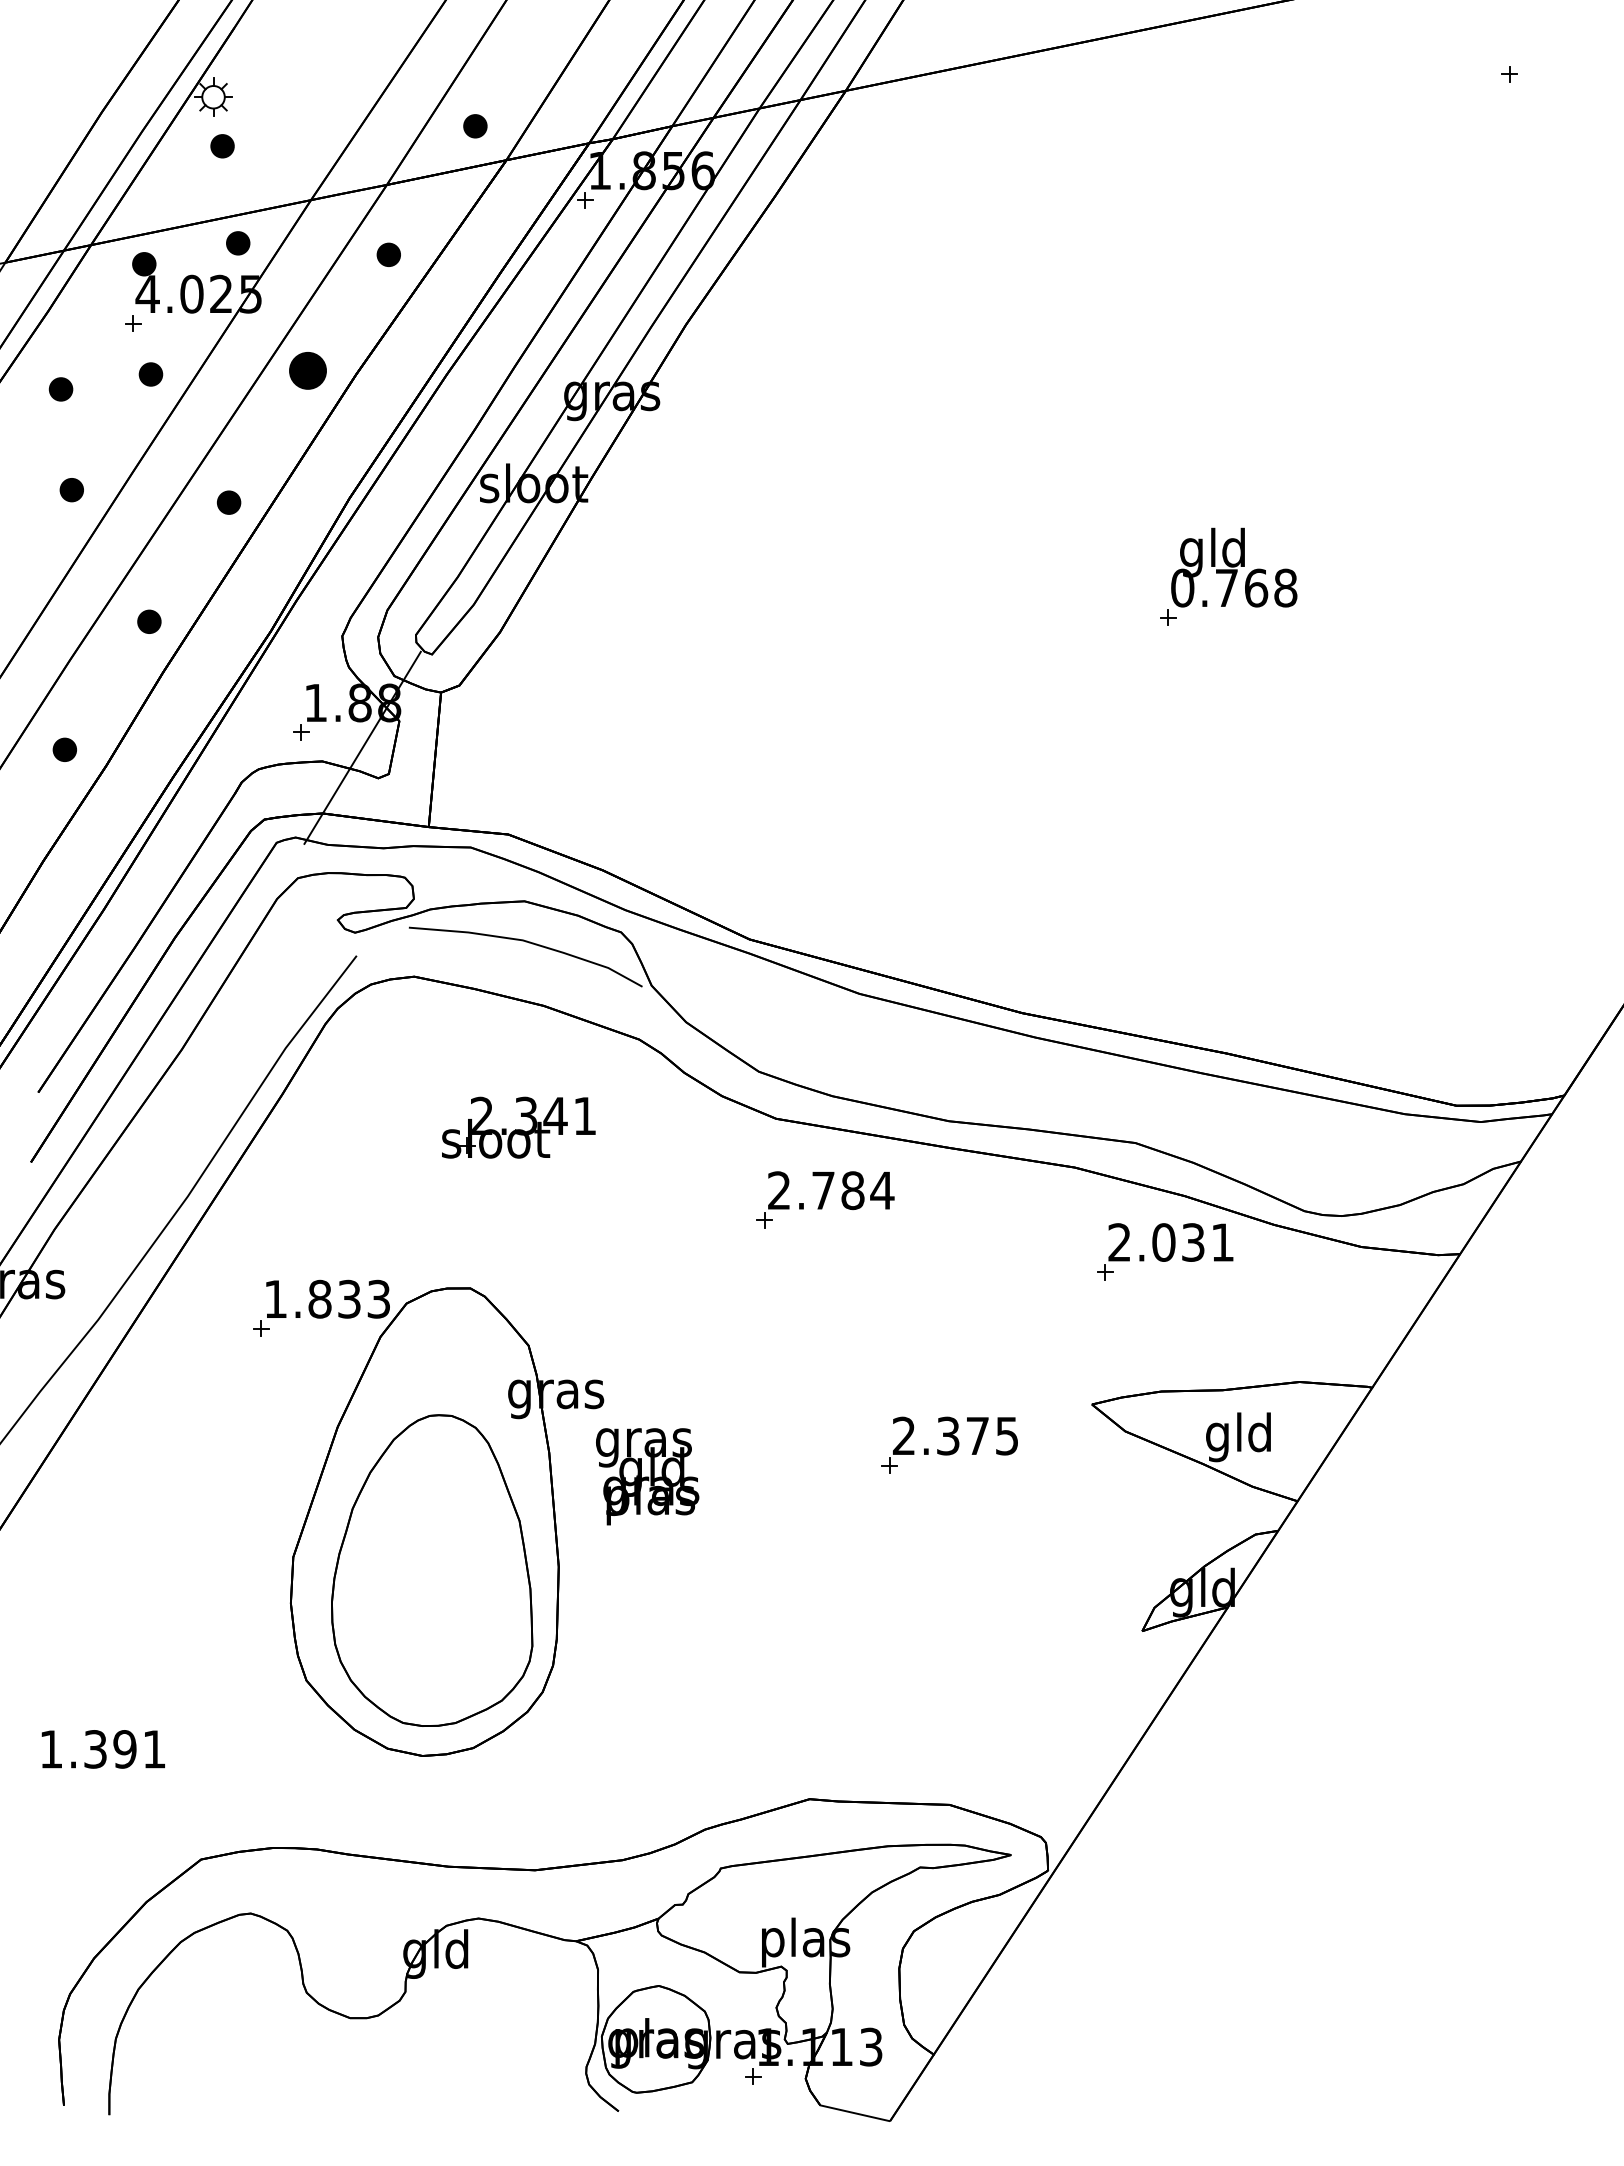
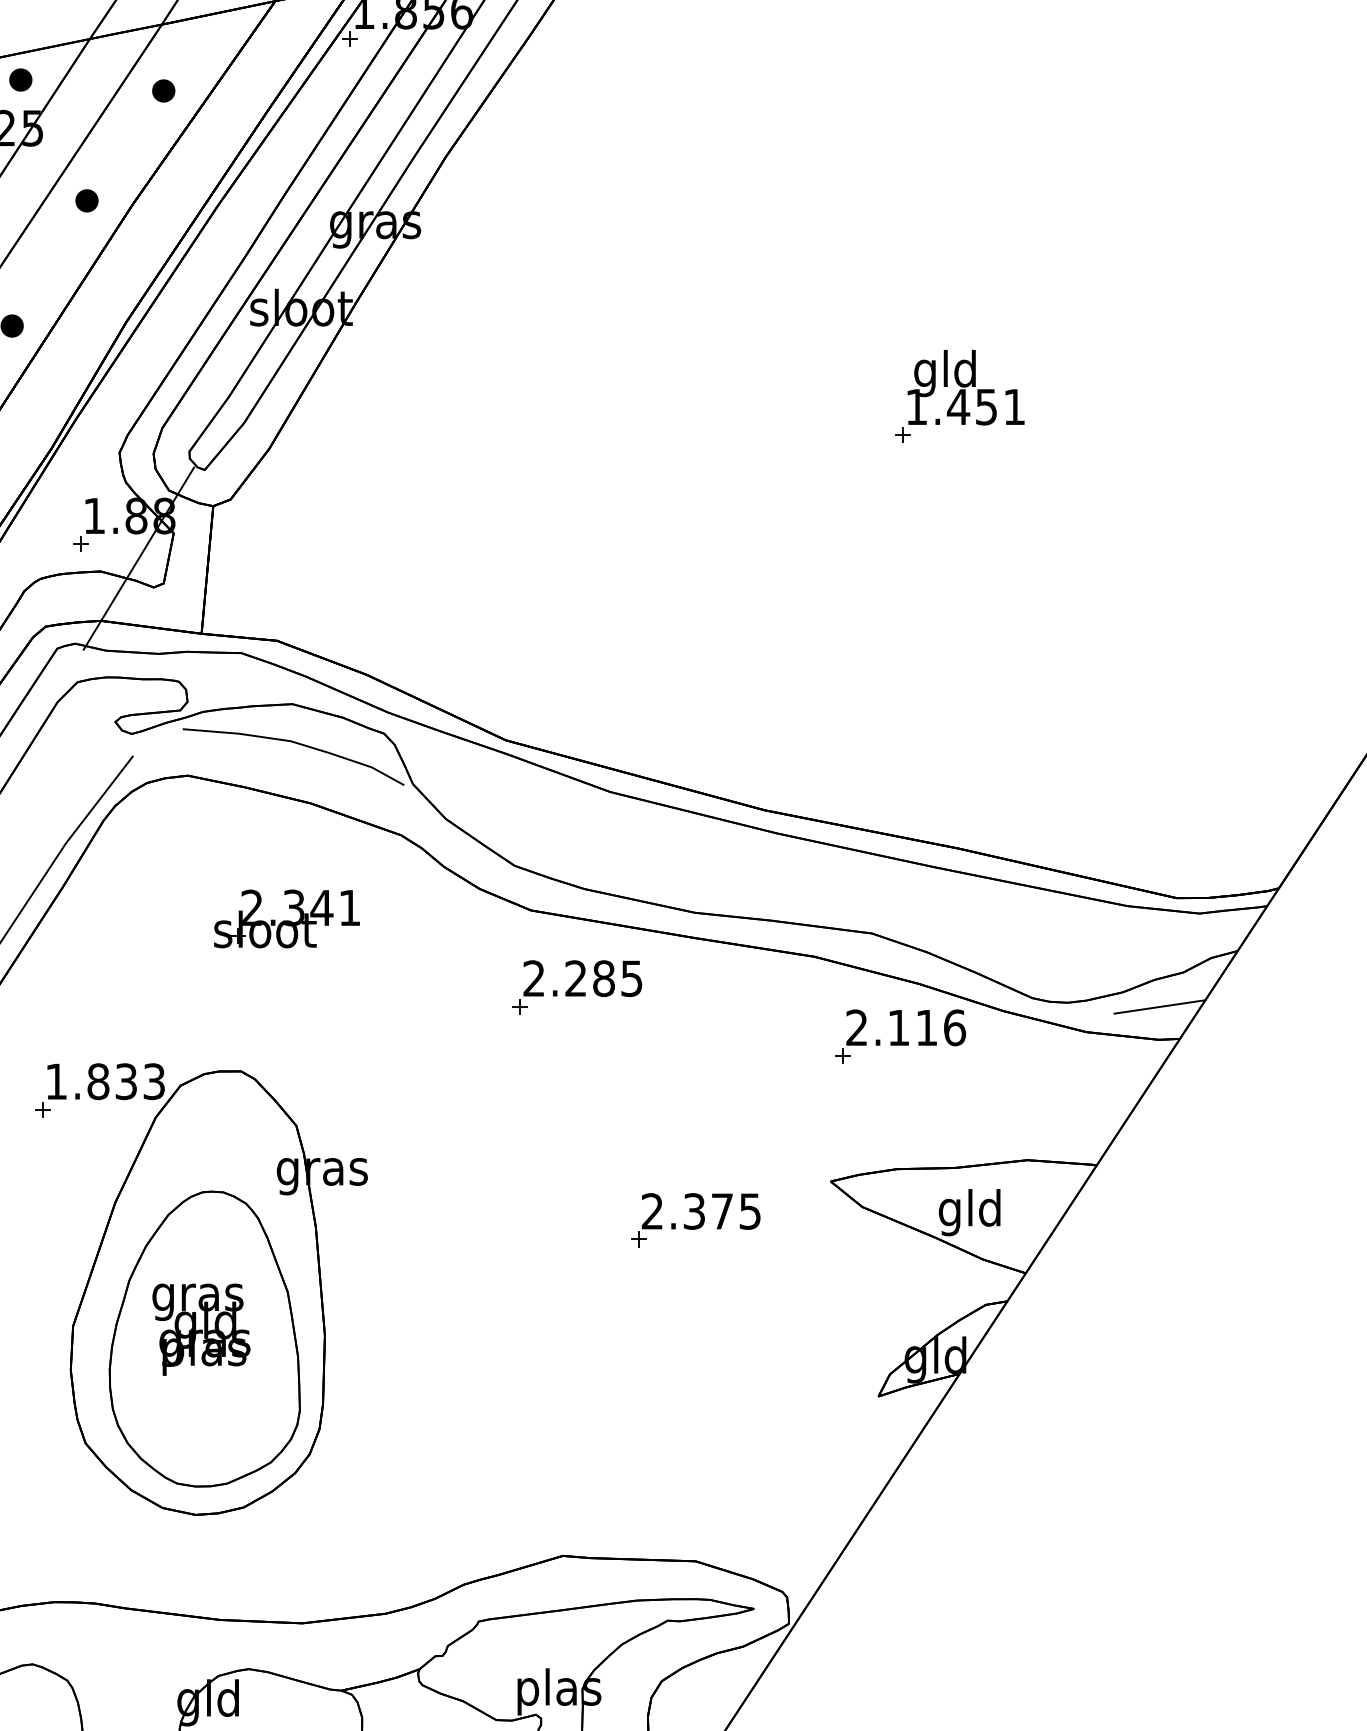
part: (307, 370) -> (86, 200), size x0.62
text: (1234, 587) -> (965, 406), 0.768 -> 1.451
text: (853, 1190) -> (604, 978), 2.784 -> 2.285
line: (1438, 1220) -> (1159, 1006), added
text: (1193, 1242) -> (927, 1027), 2.031 -> 2.116
text: (647, 1476) -> (201, 1329), moved

